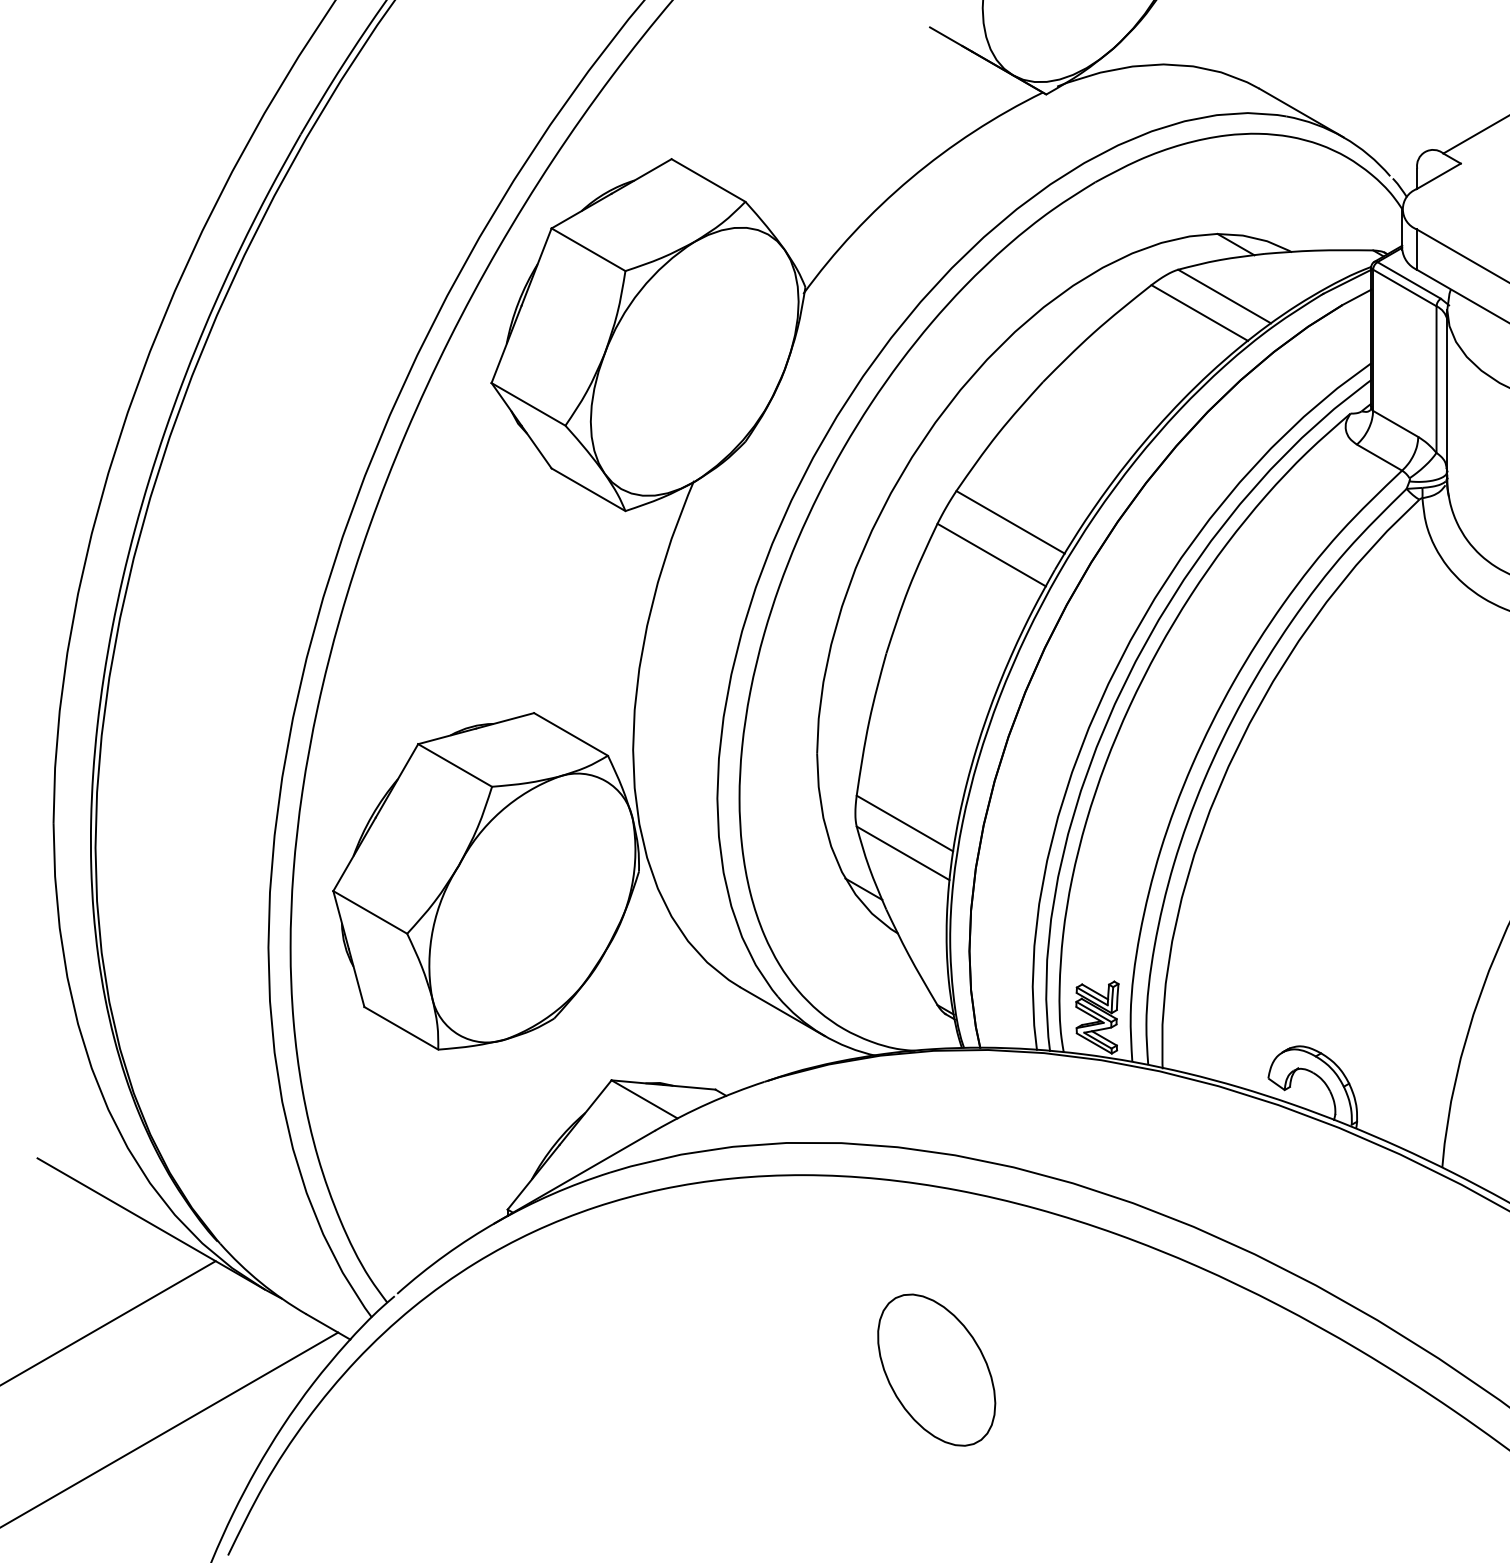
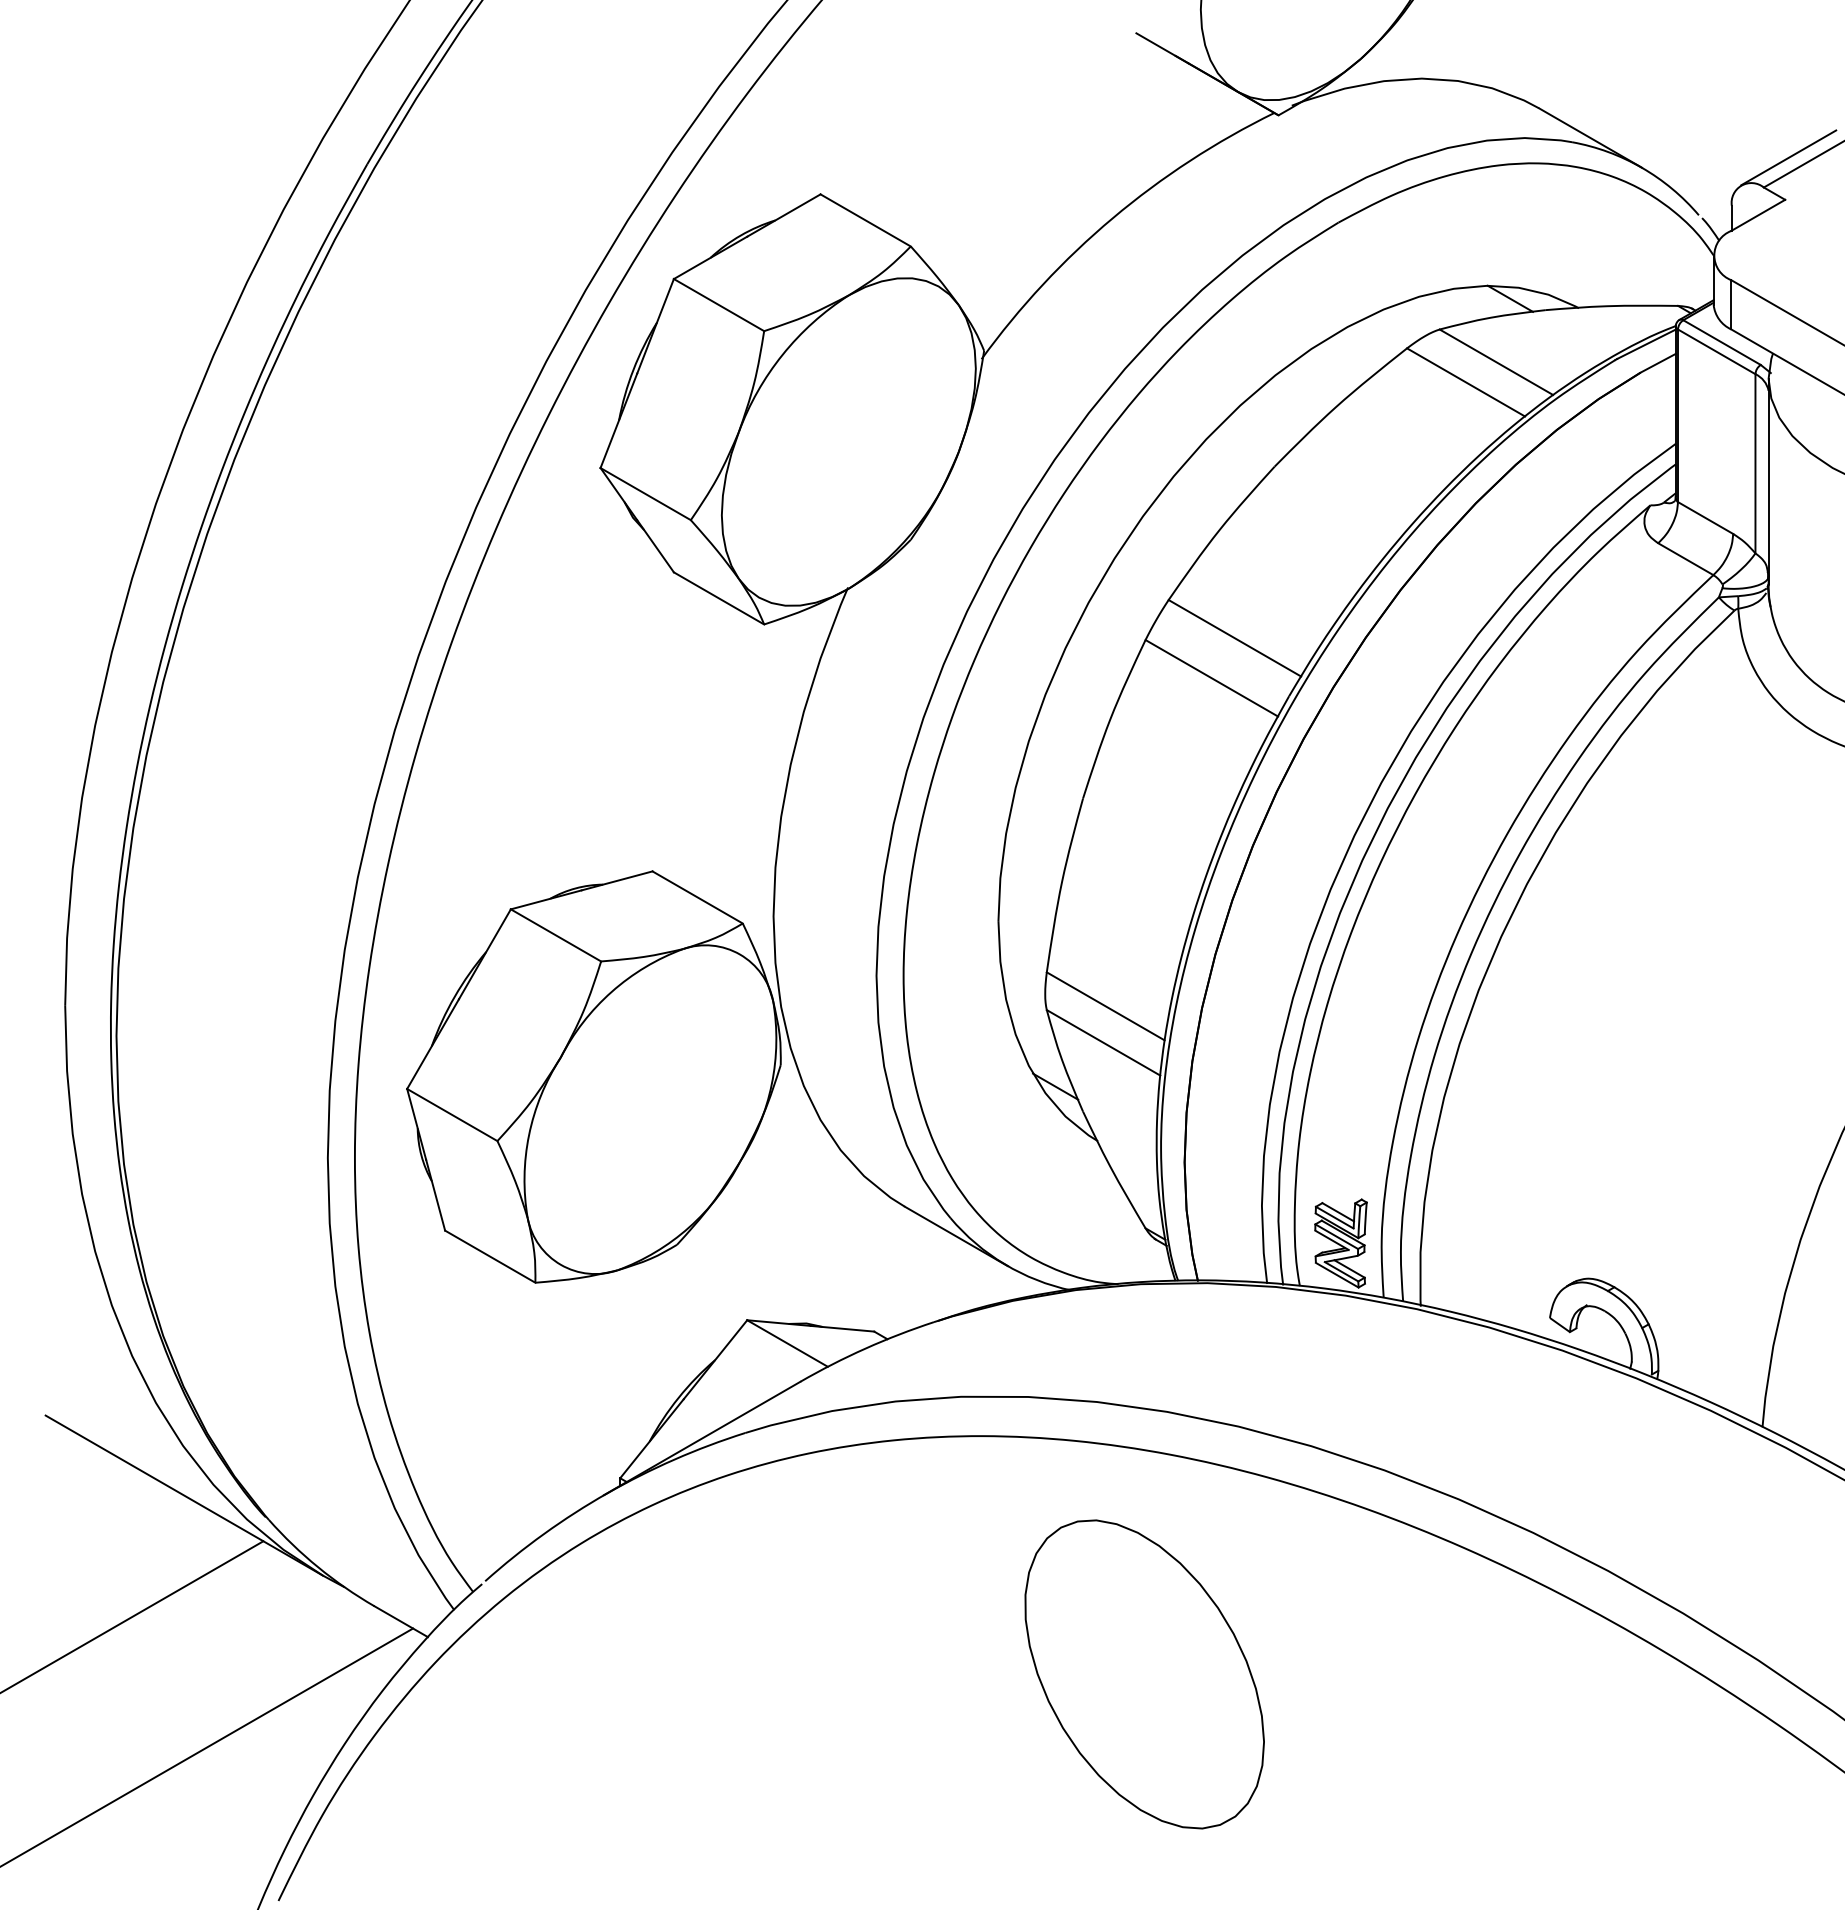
line: (1463, 128) -> (1788, 157), added
part: (936, 1370) -> (1144, 1674), size x1.67

